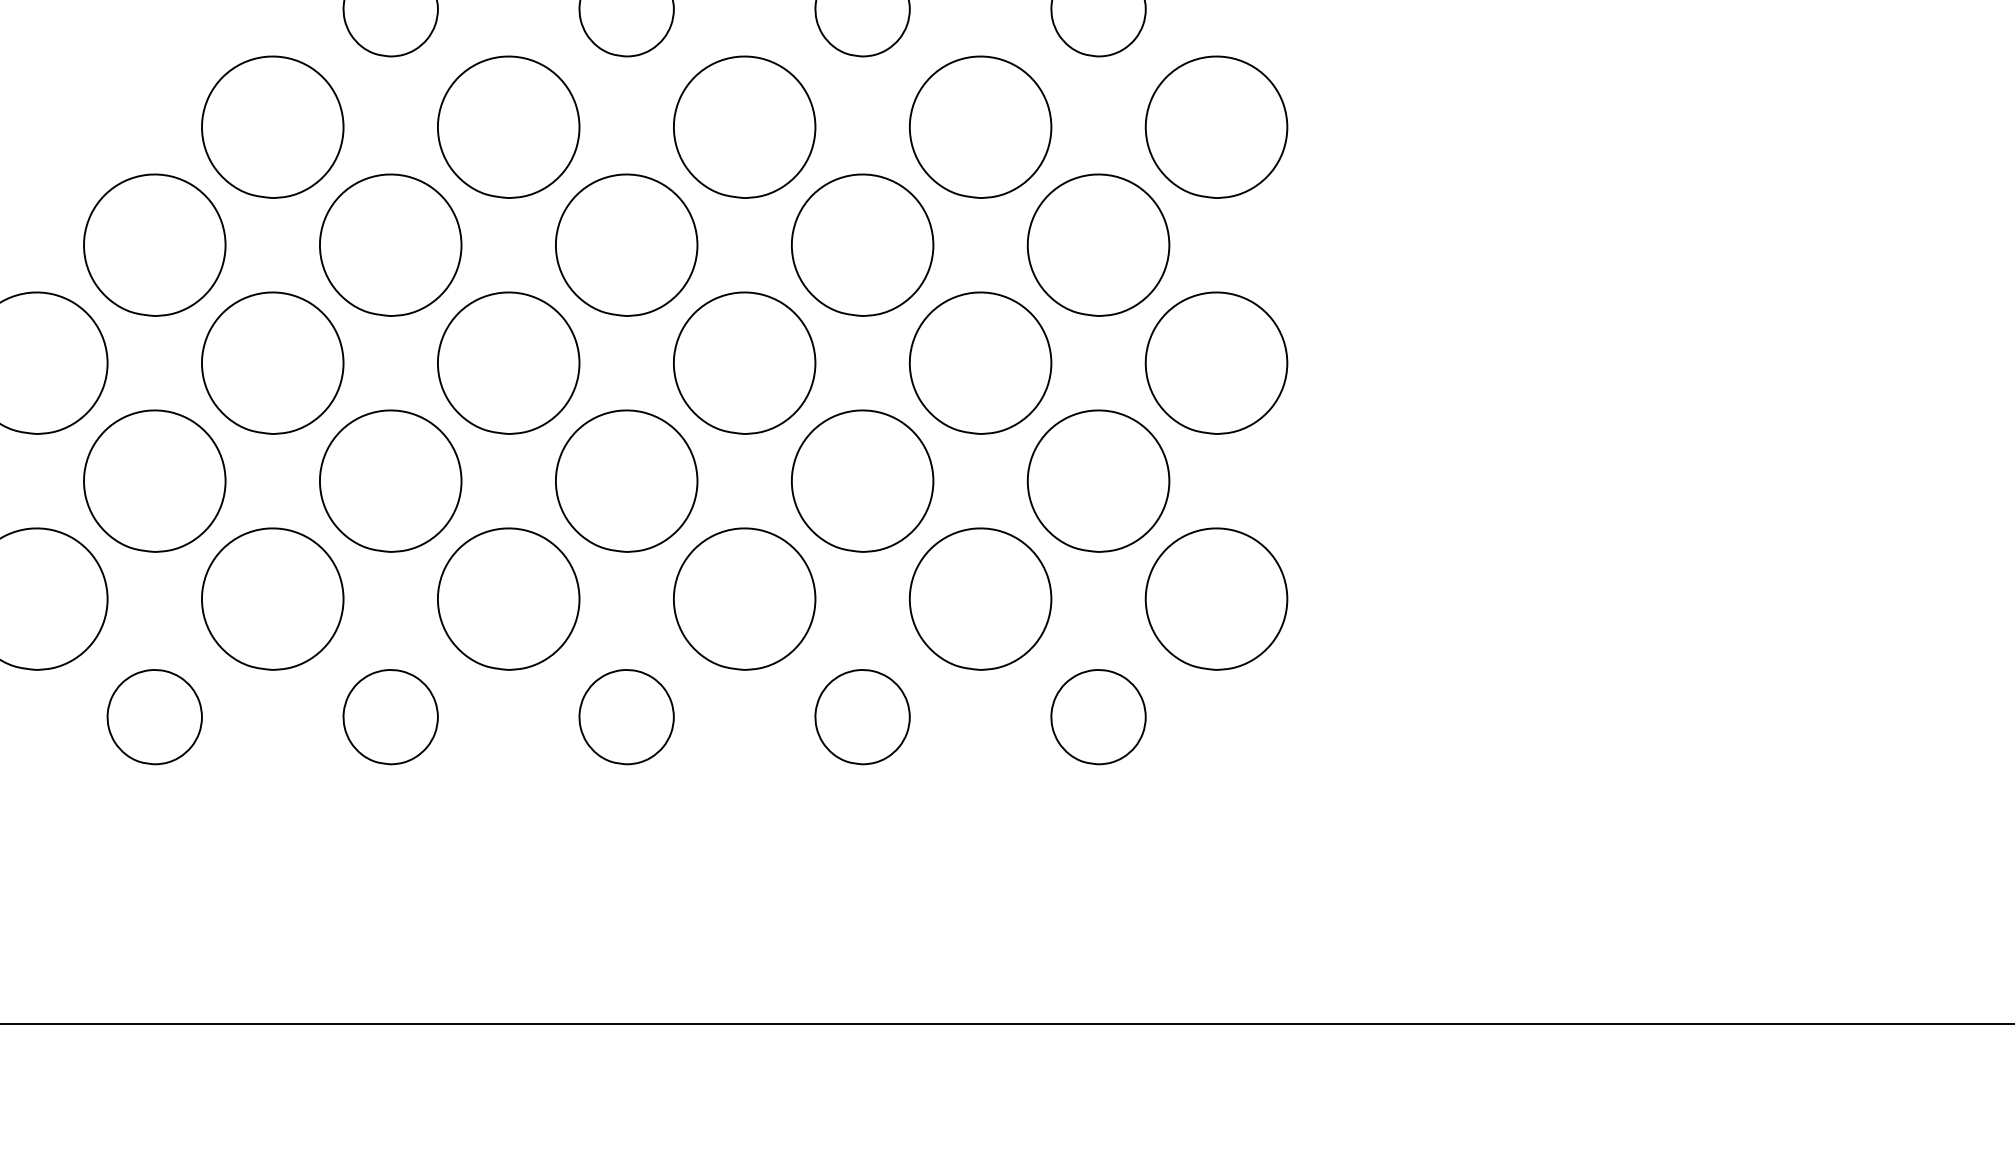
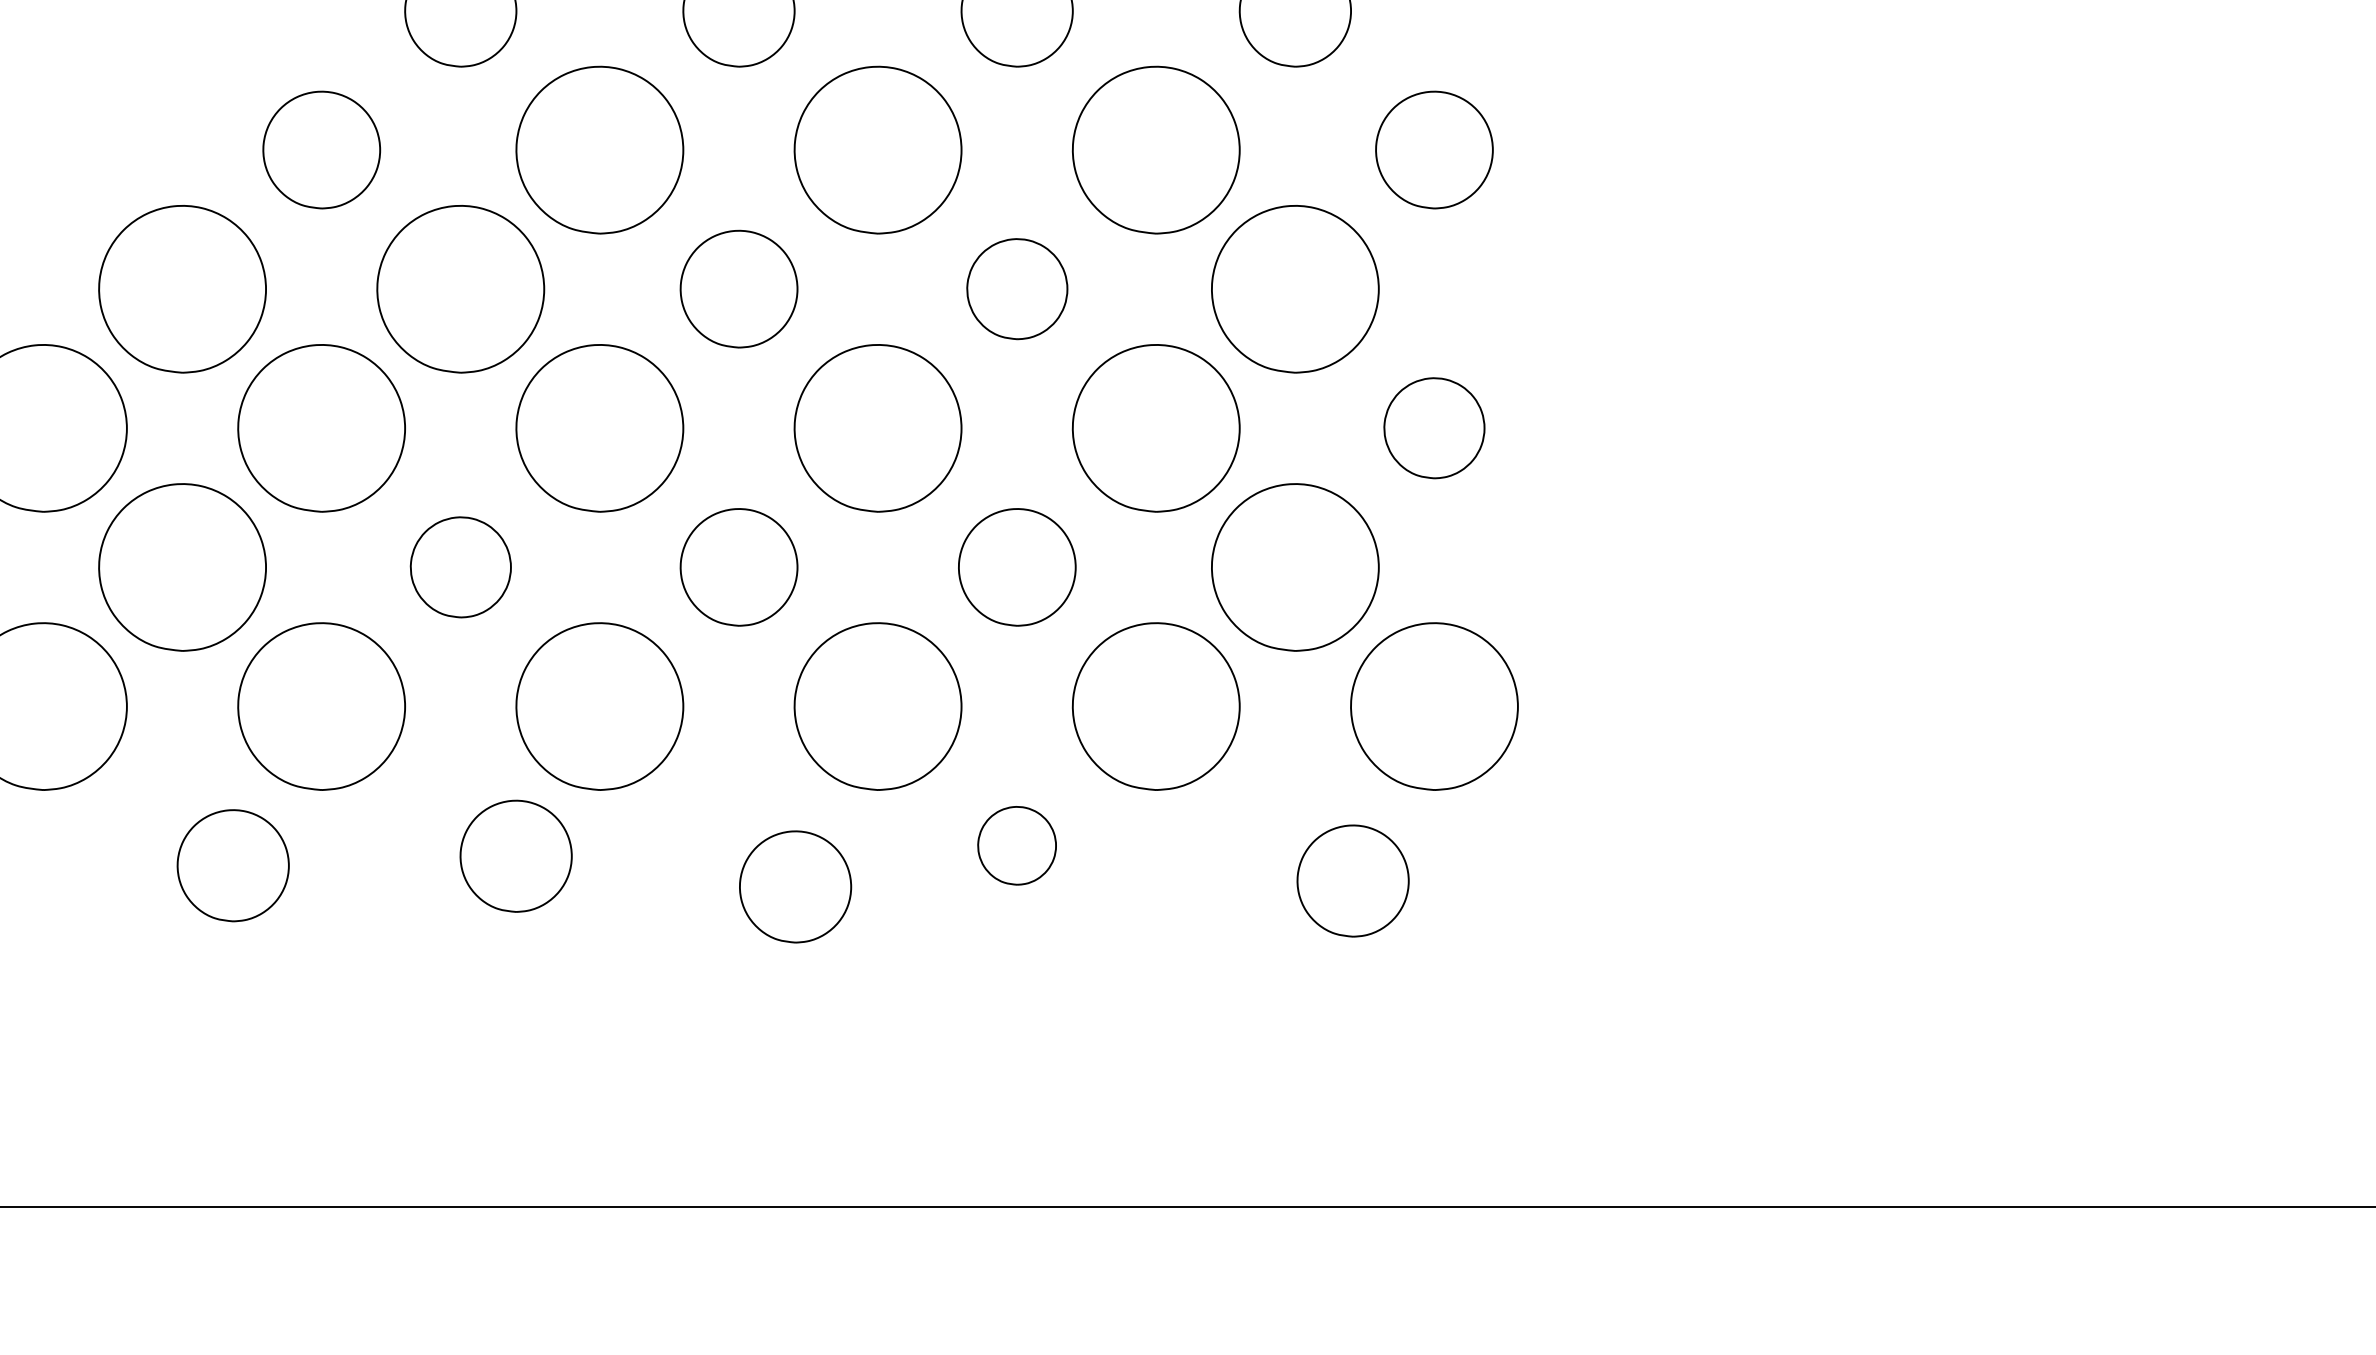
part: (272, 126) -> (321, 149), size x0.7
part: (1216, 126) -> (1434, 149), size x0.7
part: (626, 244) -> (738, 288), size x0.7
part: (862, 244) -> (1017, 288), size x0.6
part: (1216, 362) -> (1434, 427), size x0.6
part: (390, 480) -> (460, 566), size x0.6
part: (626, 480) -> (738, 566), size x0.7
part: (862, 480) -> (1017, 566), size x0.7
part: (154, 717) -> (232, 866), moved
part: (390, 717) -> (515, 856), moved
part: (626, 717) -> (795, 887), moved
part: (862, 717) -> (1017, 846), size x0.7
part: (1098, 717) -> (1353, 881), moved

